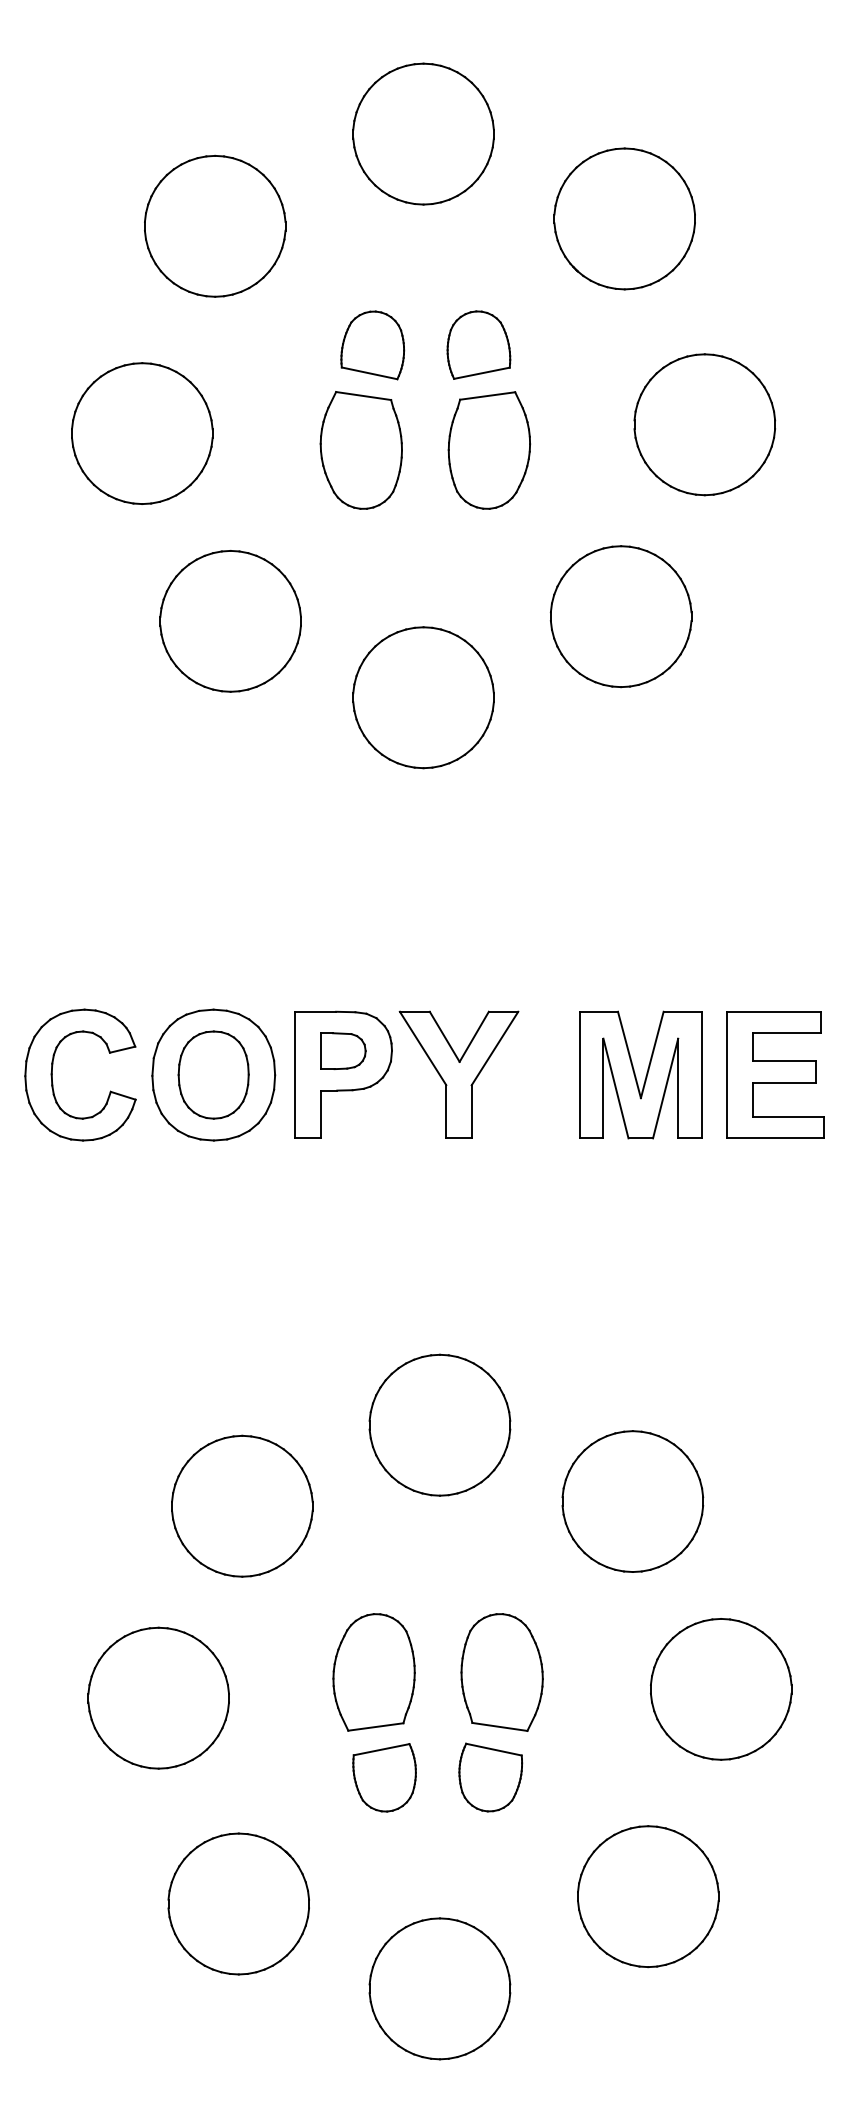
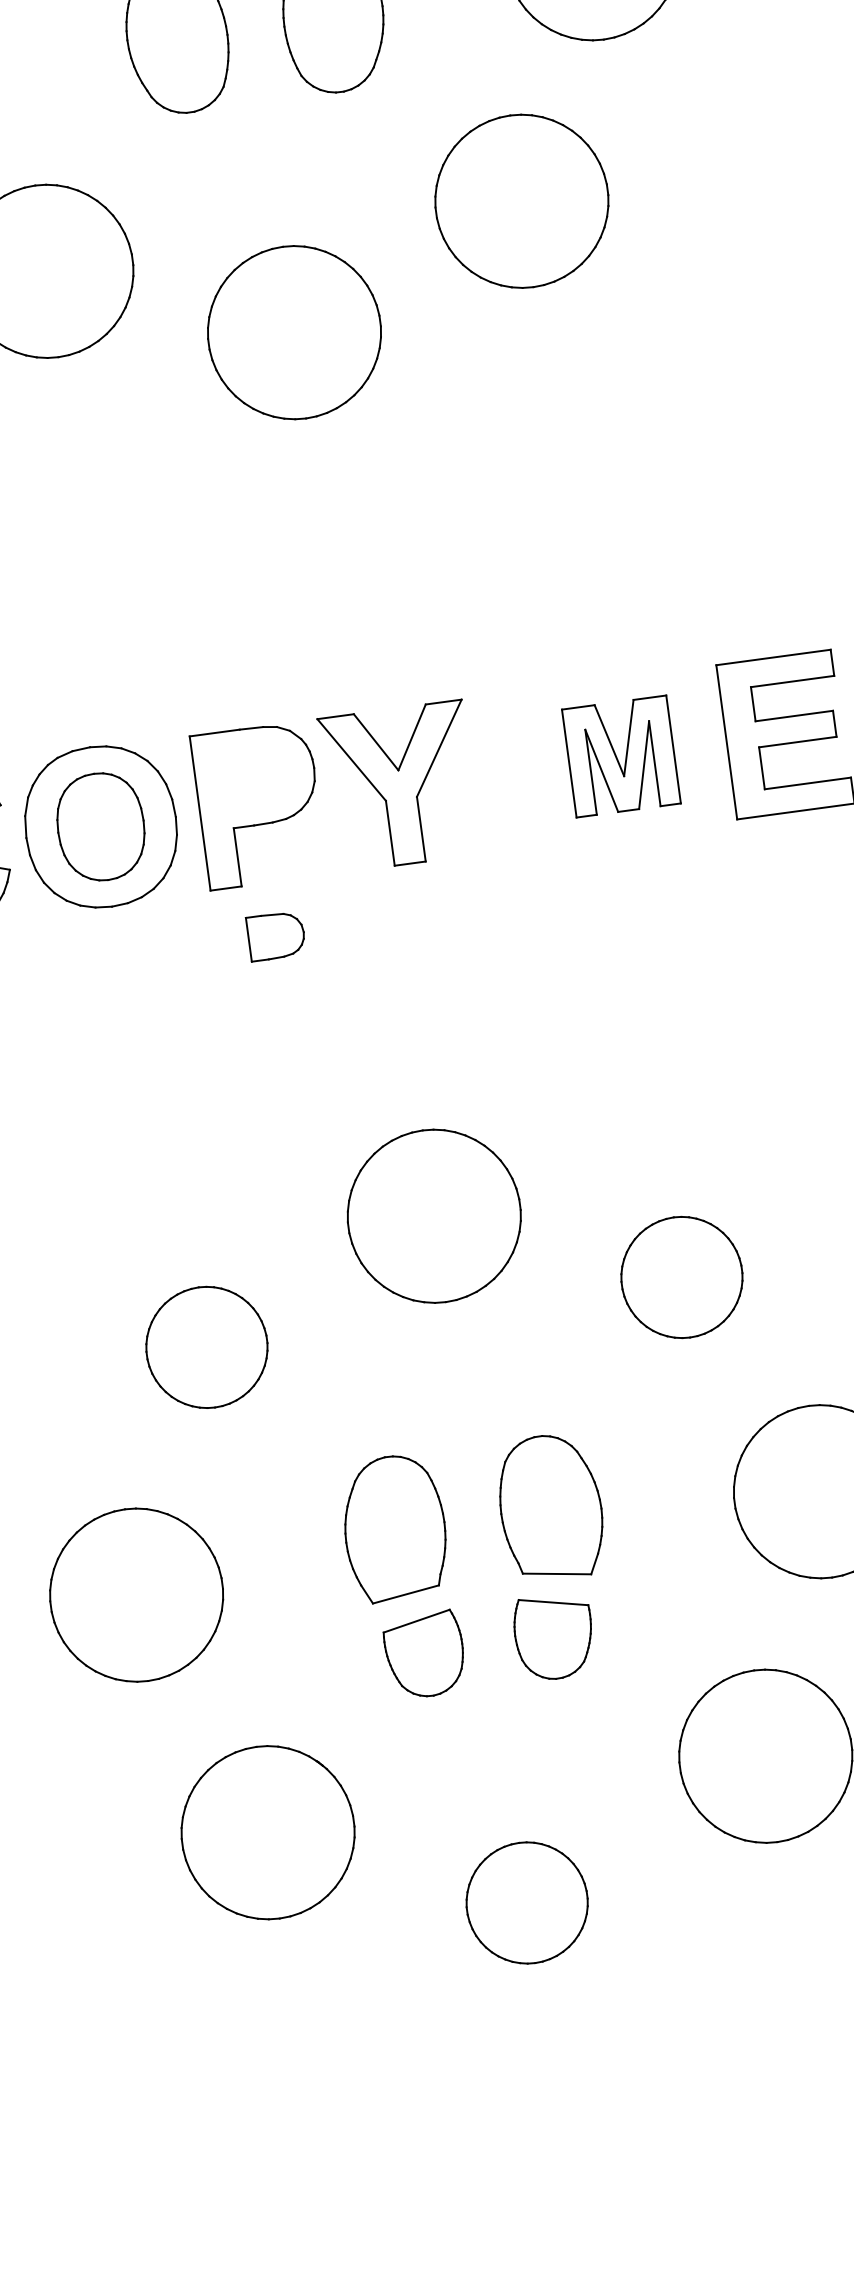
part: (343, 1051) -> (276, 936), moved
part: (640, 1074) -> (620, 755), size x0.7
part: (632, 1501) -> (681, 1277), size x0.7
part: (242, 1505) -> (206, 1346), size x0.7
part: (439, 1988) -> (526, 1902), size x0.7

